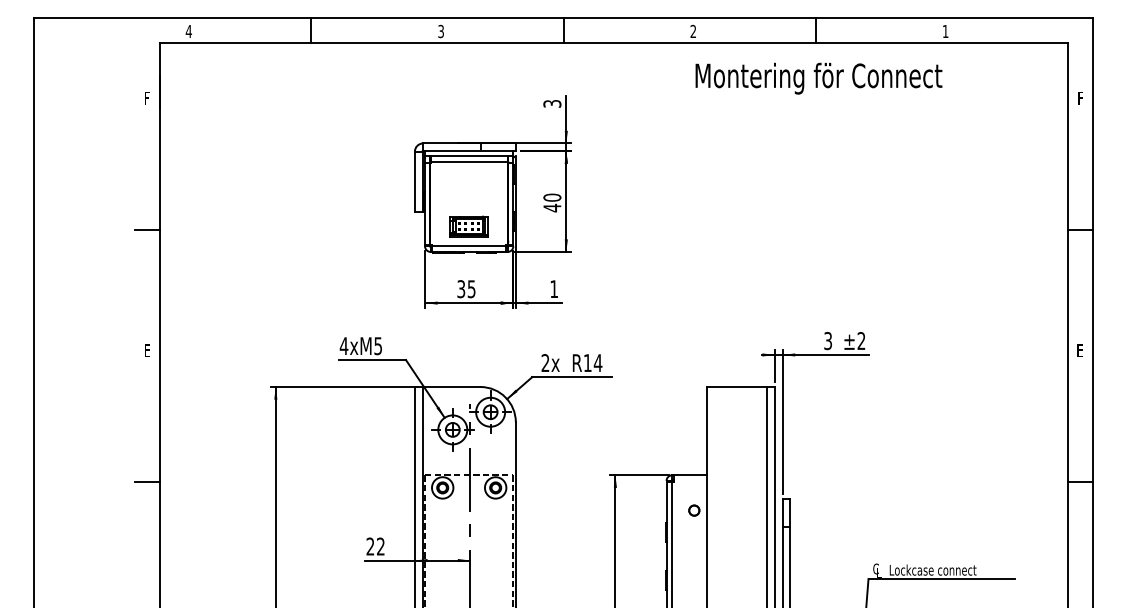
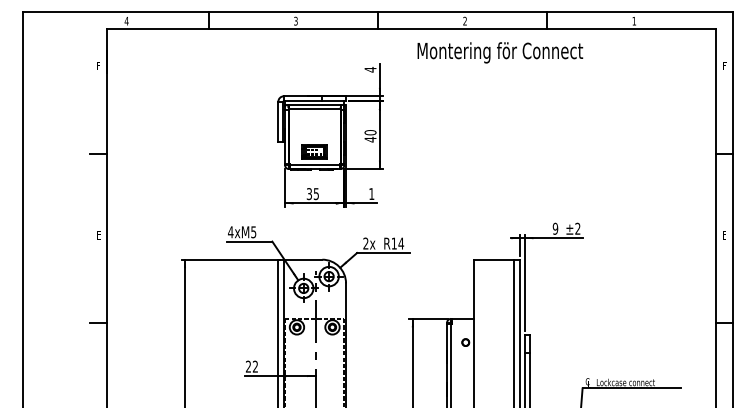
text: (819, 78) -> (500, 52), moved
text: (552, 103) -> (370, 69), 3 -> 4
text: (828, 340) -> (555, 228), 3 -> 9

